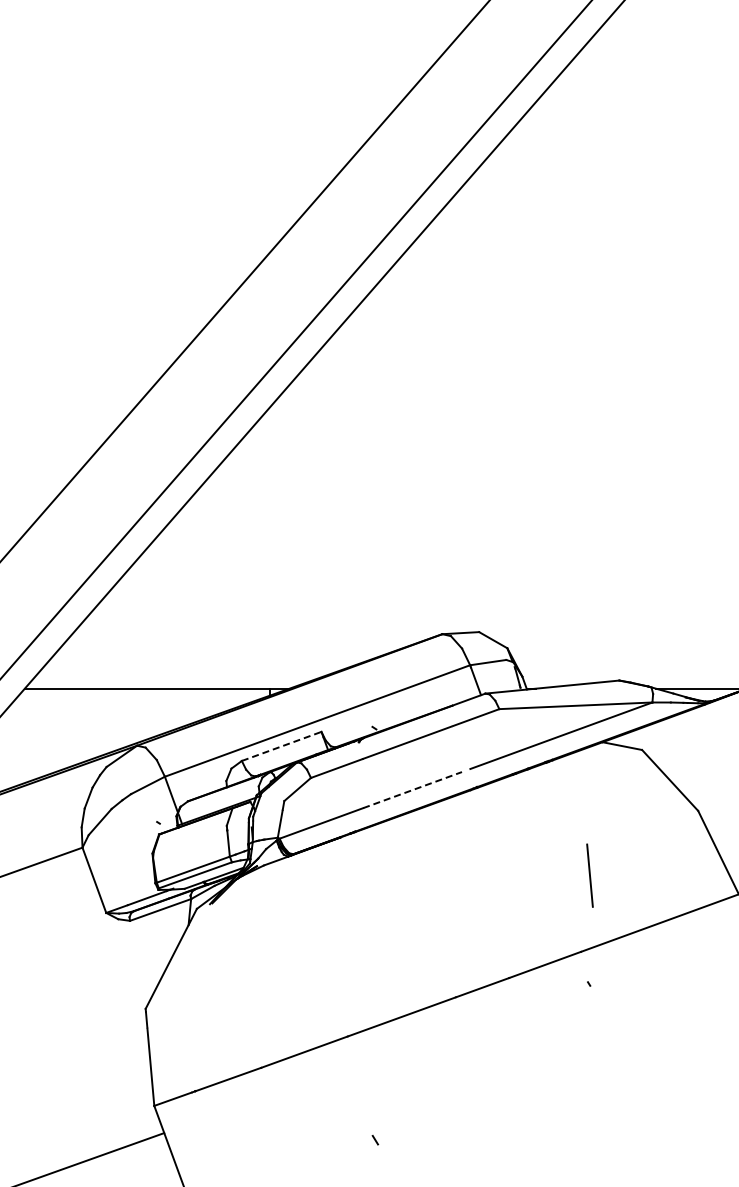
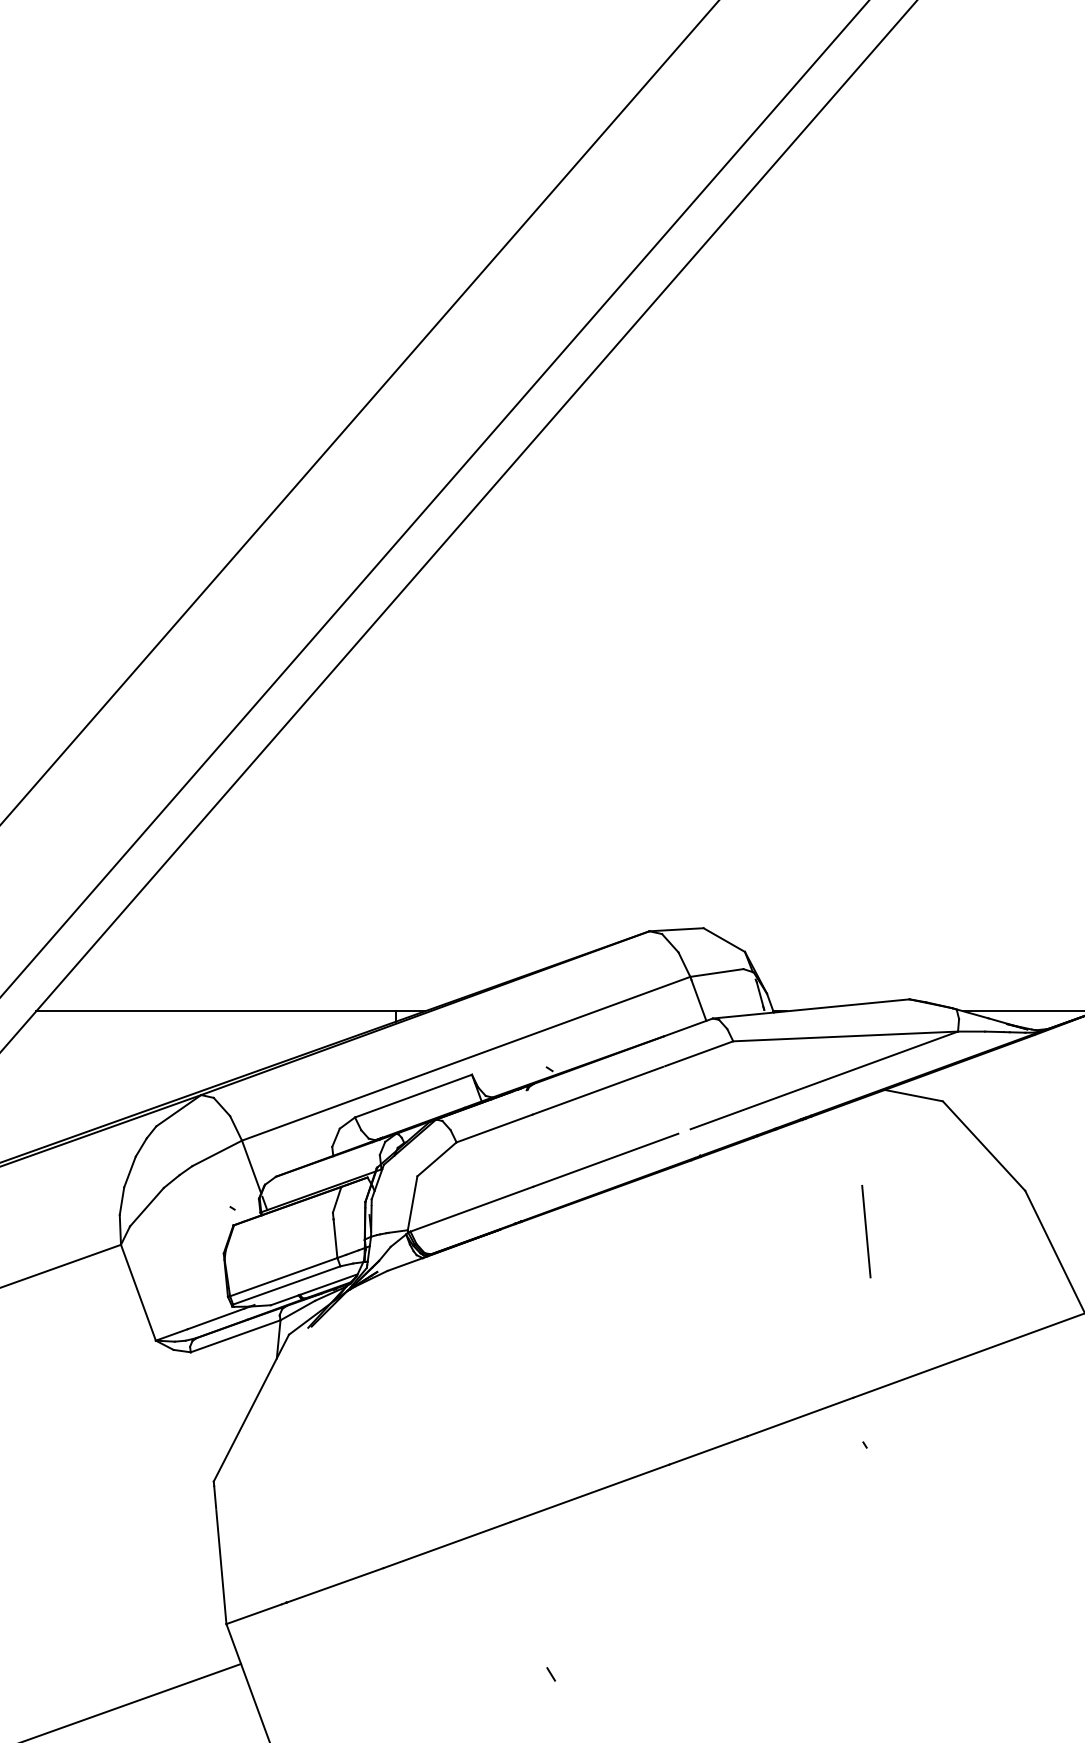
line: (282, 746) -> (414, 1096), dashed -> solid
line: (412, 790) -> (605, 1160), dashed -> solid
line: (589, 875) -> (865, 1231), moved

